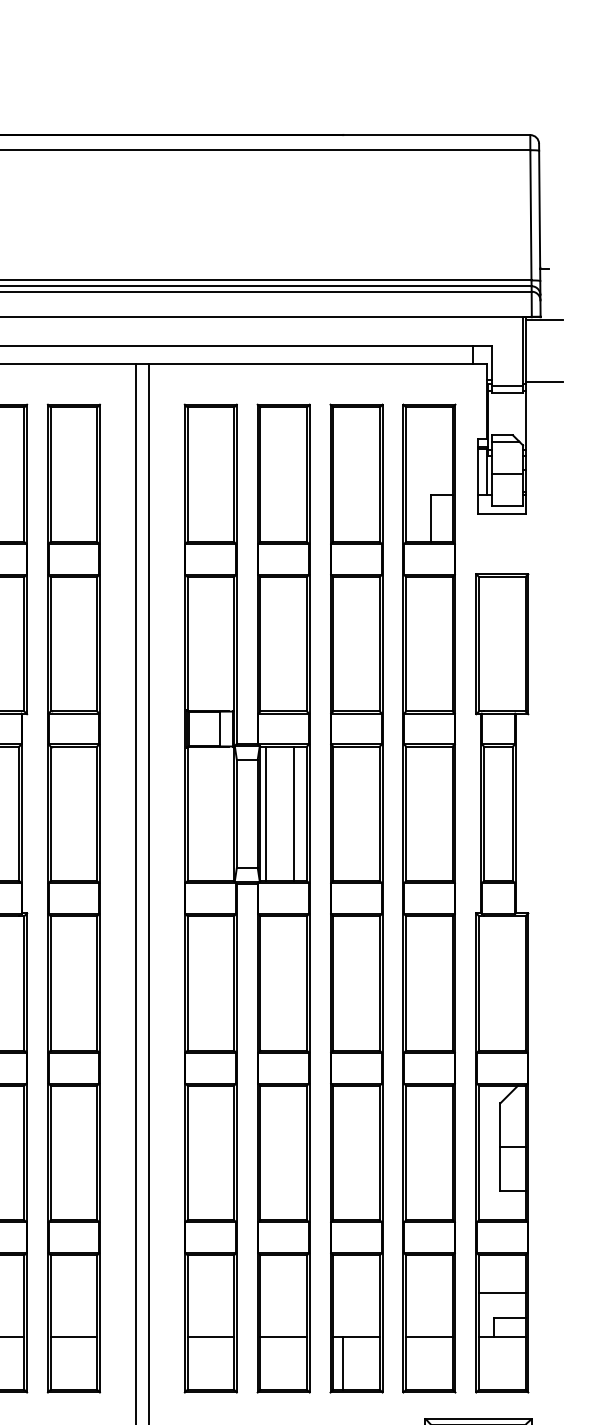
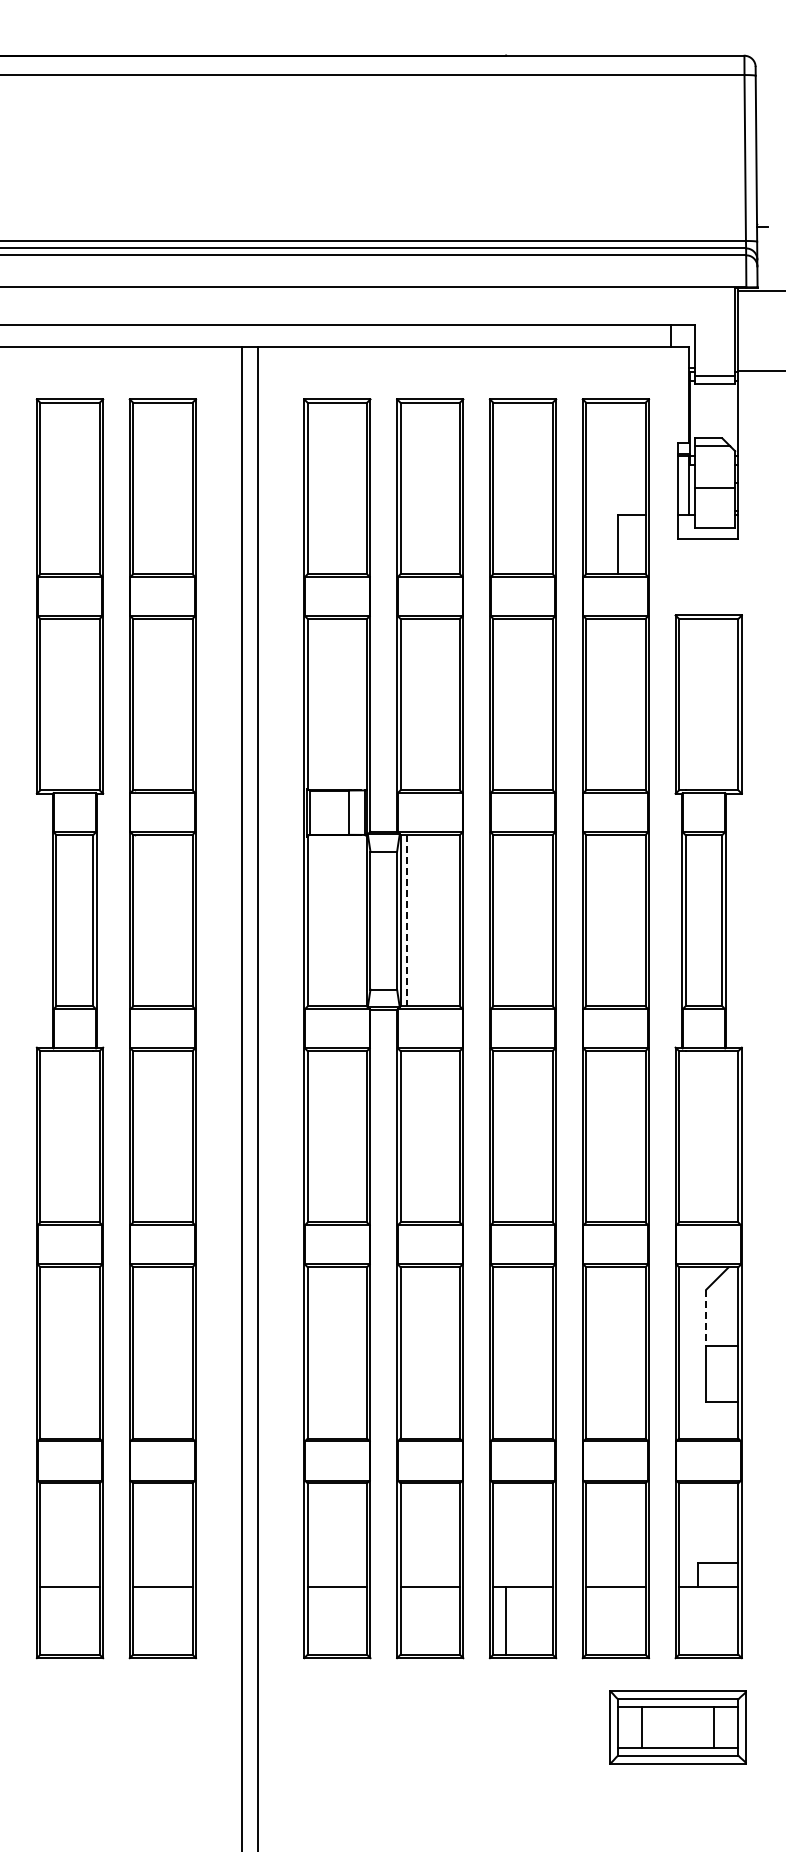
line: (265, 813) -> (407, 920), solid -> dashed
line: (294, 813) -> (443, 920), removed
line: (500, 1125) -> (706, 1318), solid -> dashed
line: (502, 1293) -> (708, 1531), removed

